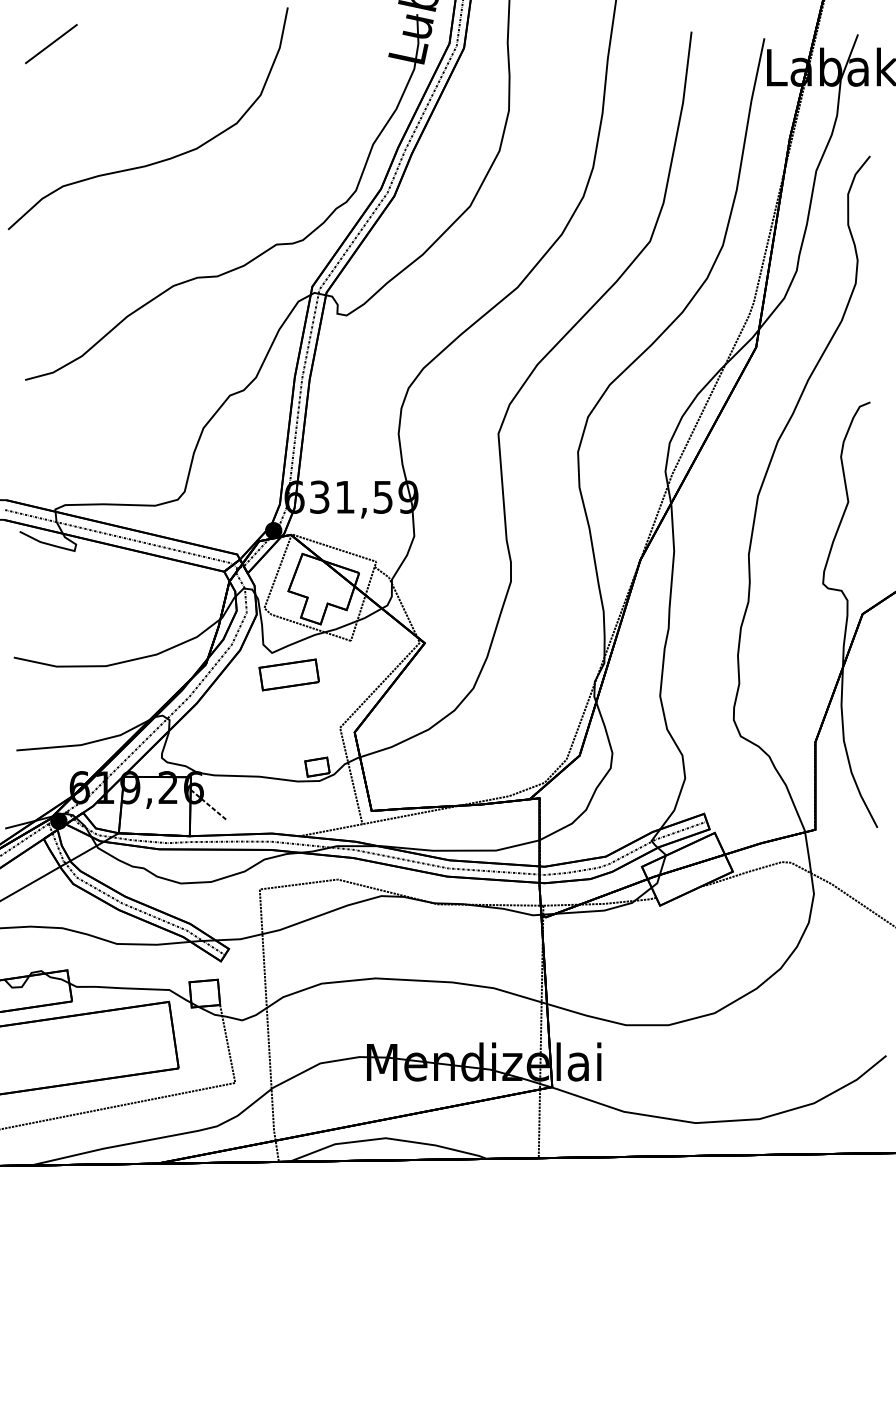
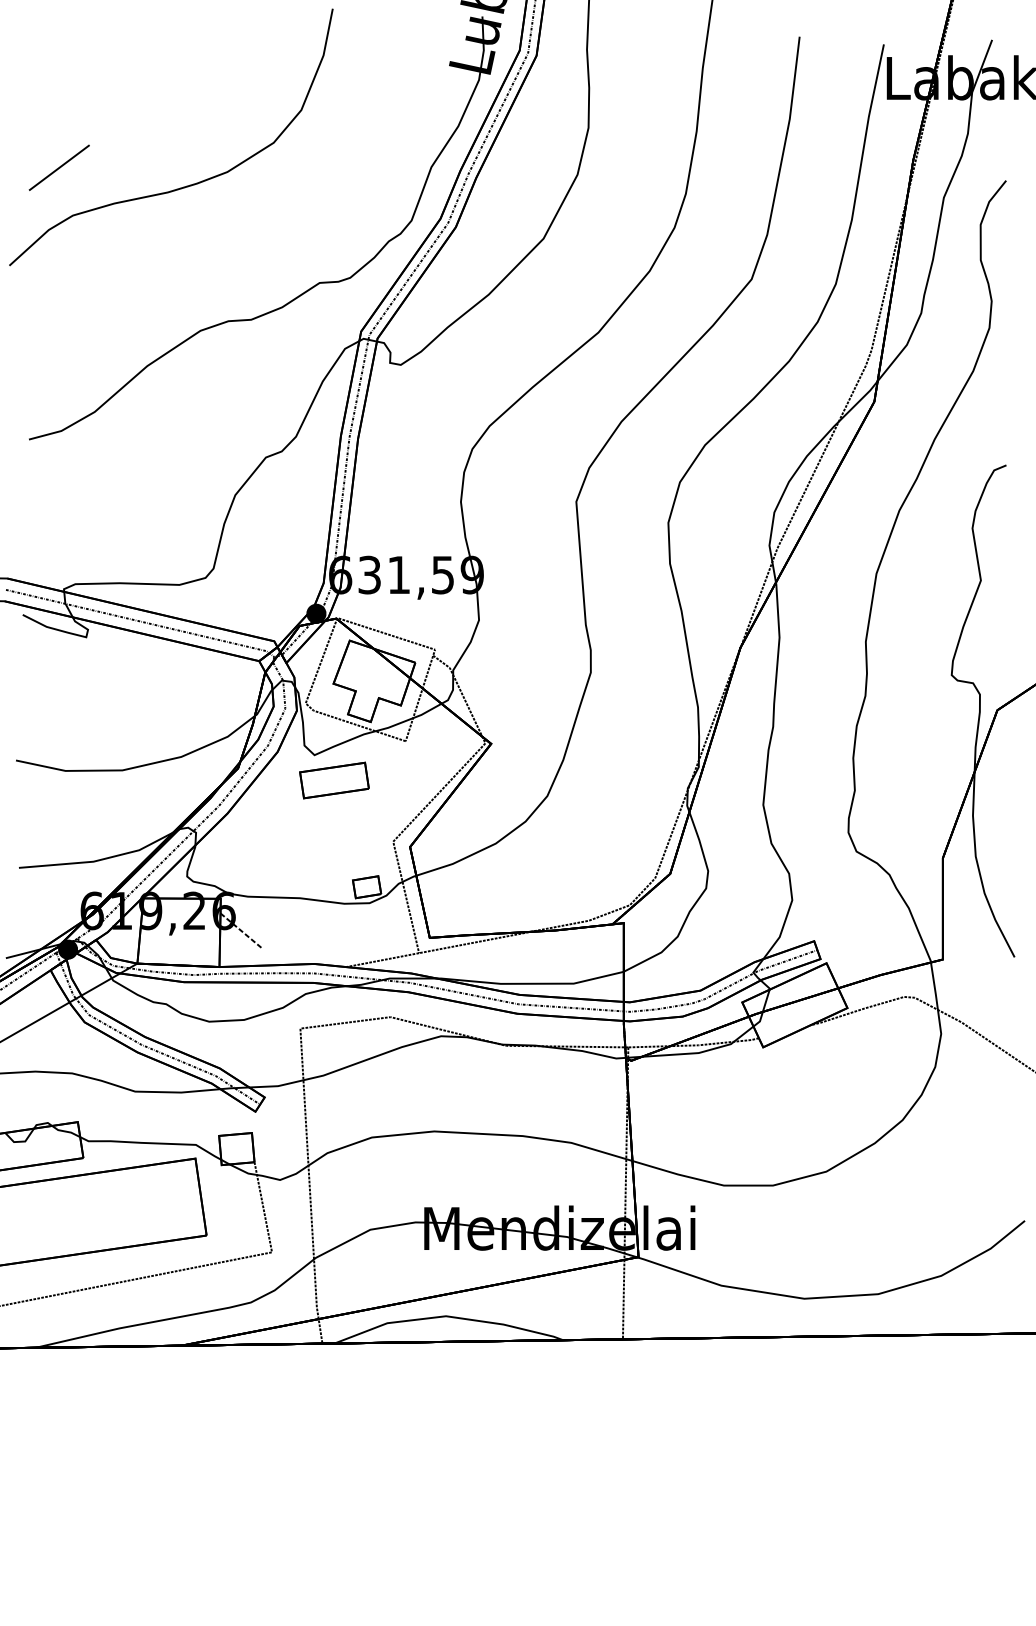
line: (51, 44) -> (59, 168), moved

